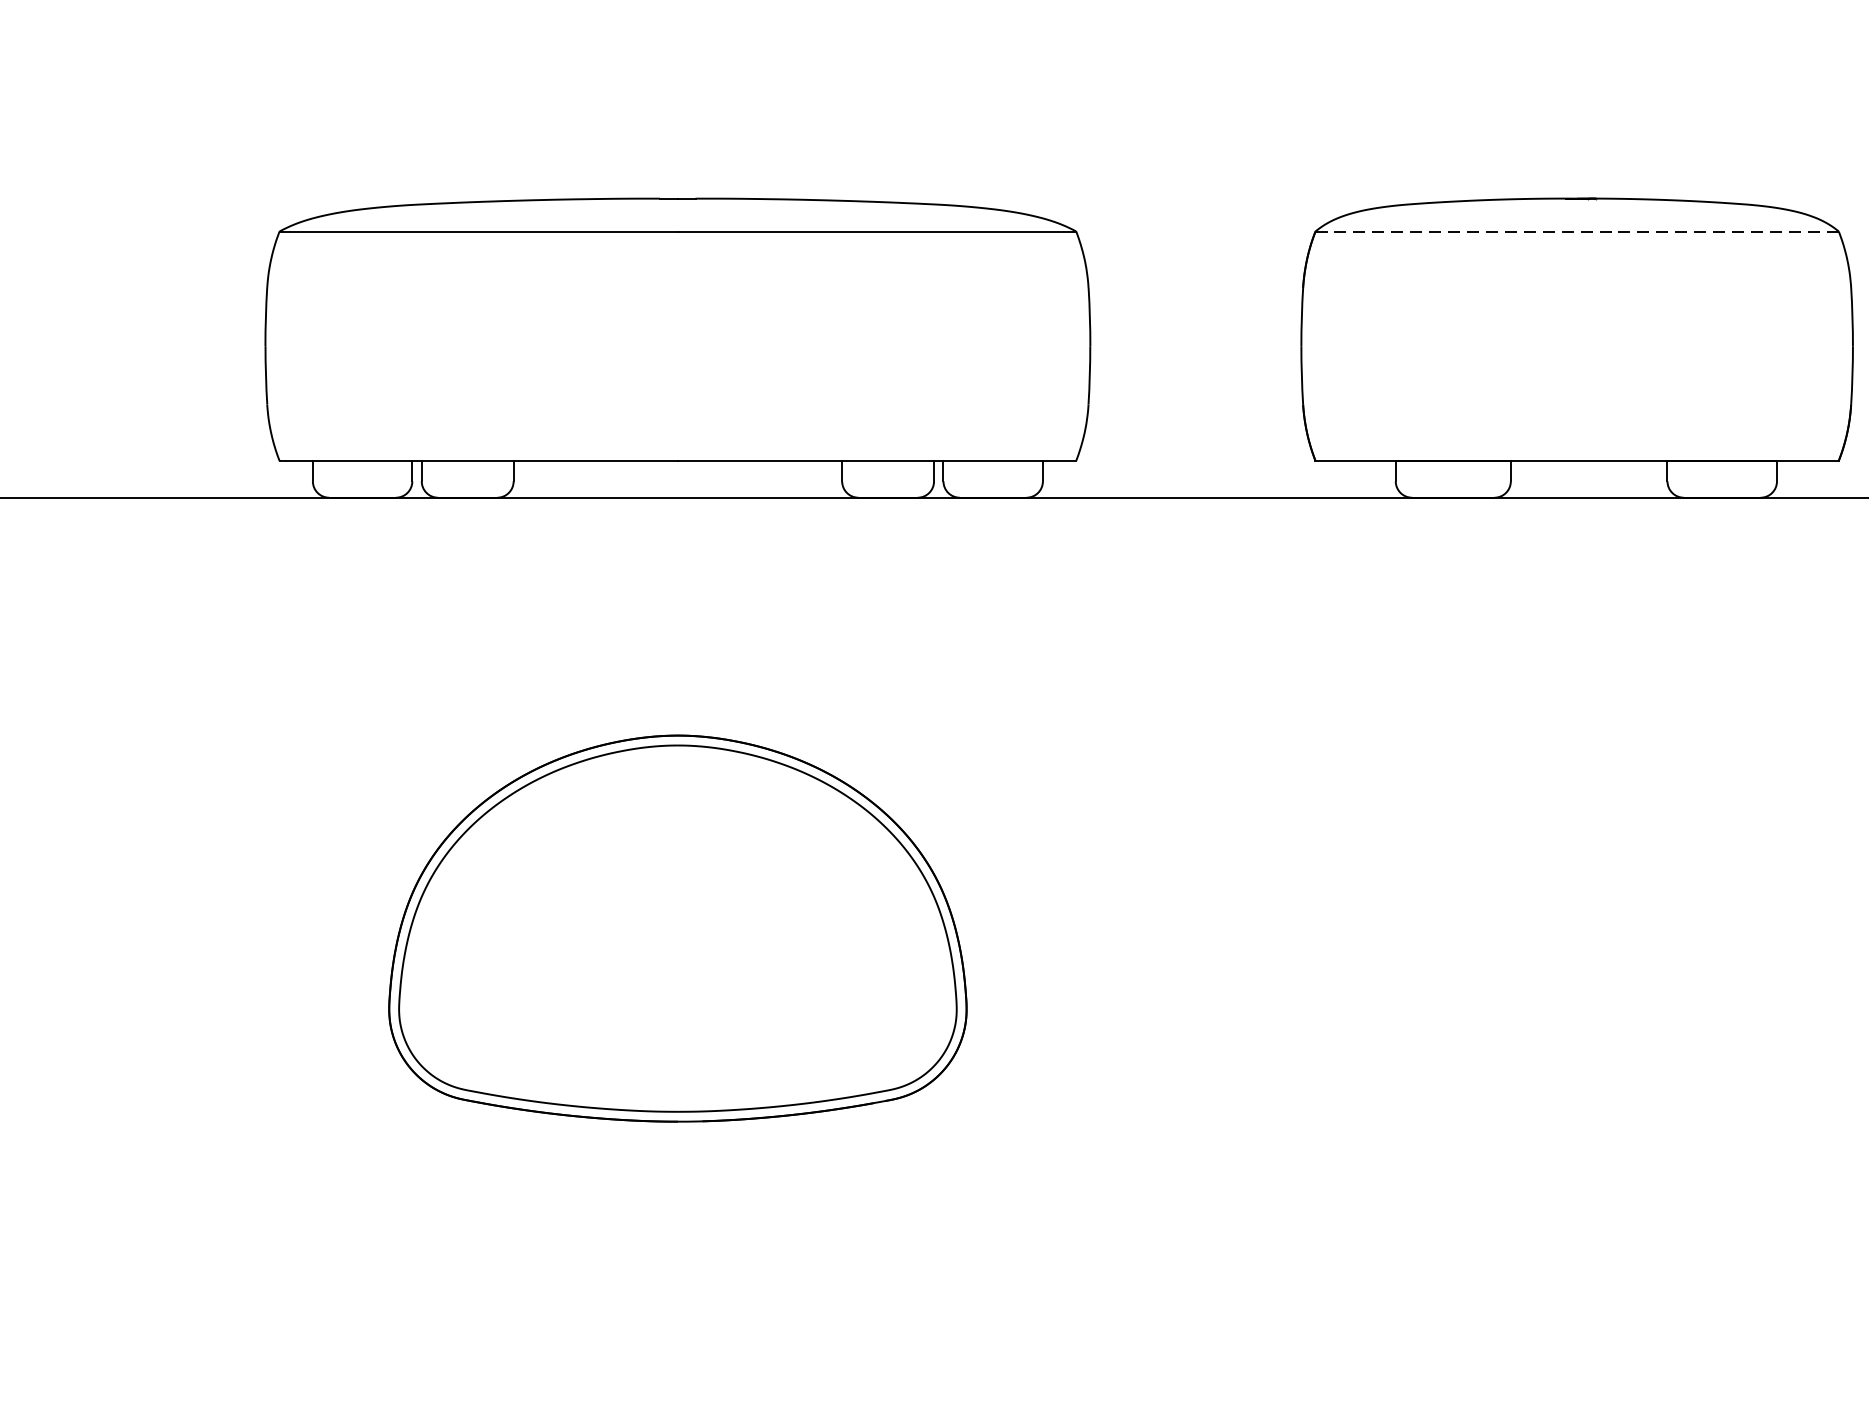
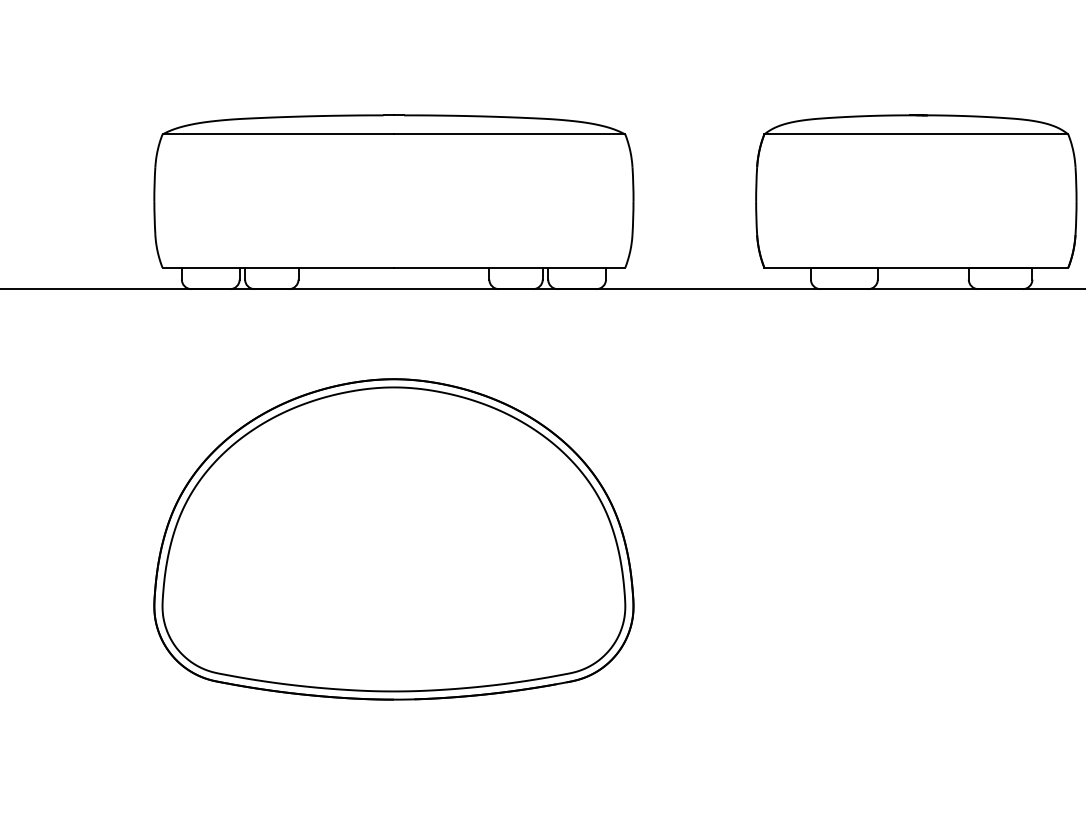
line: (1577, 231) -> (916, 134), dashed -> solid
part: (677, 928) -> (393, 539), size x1.43

